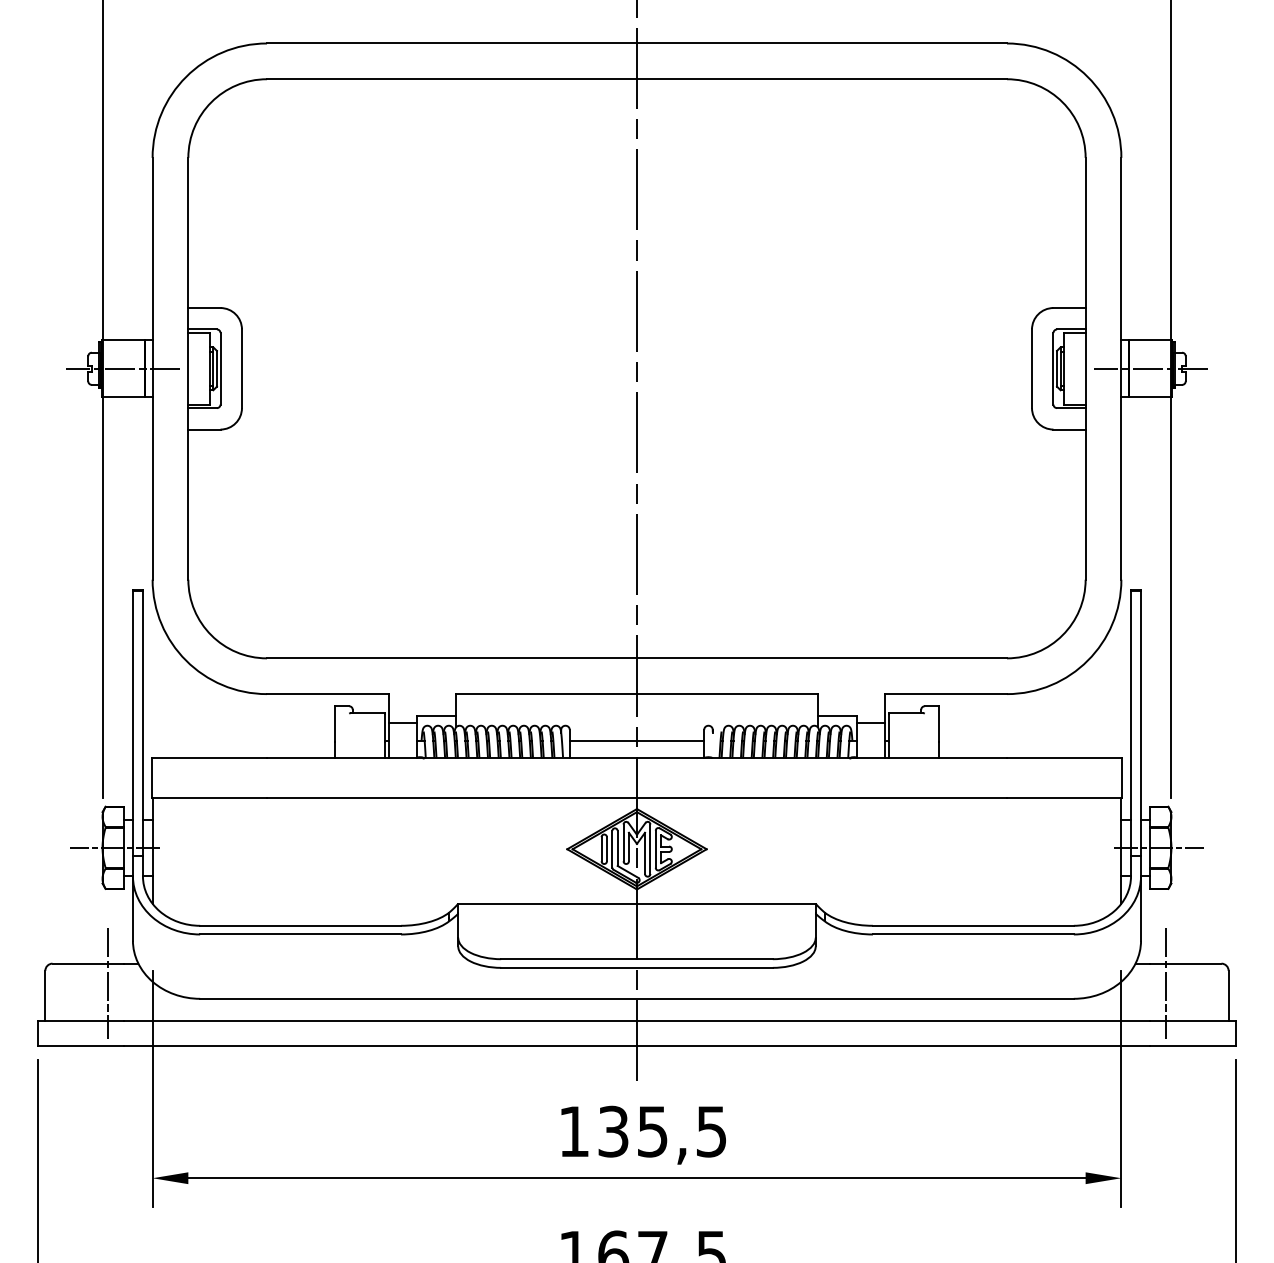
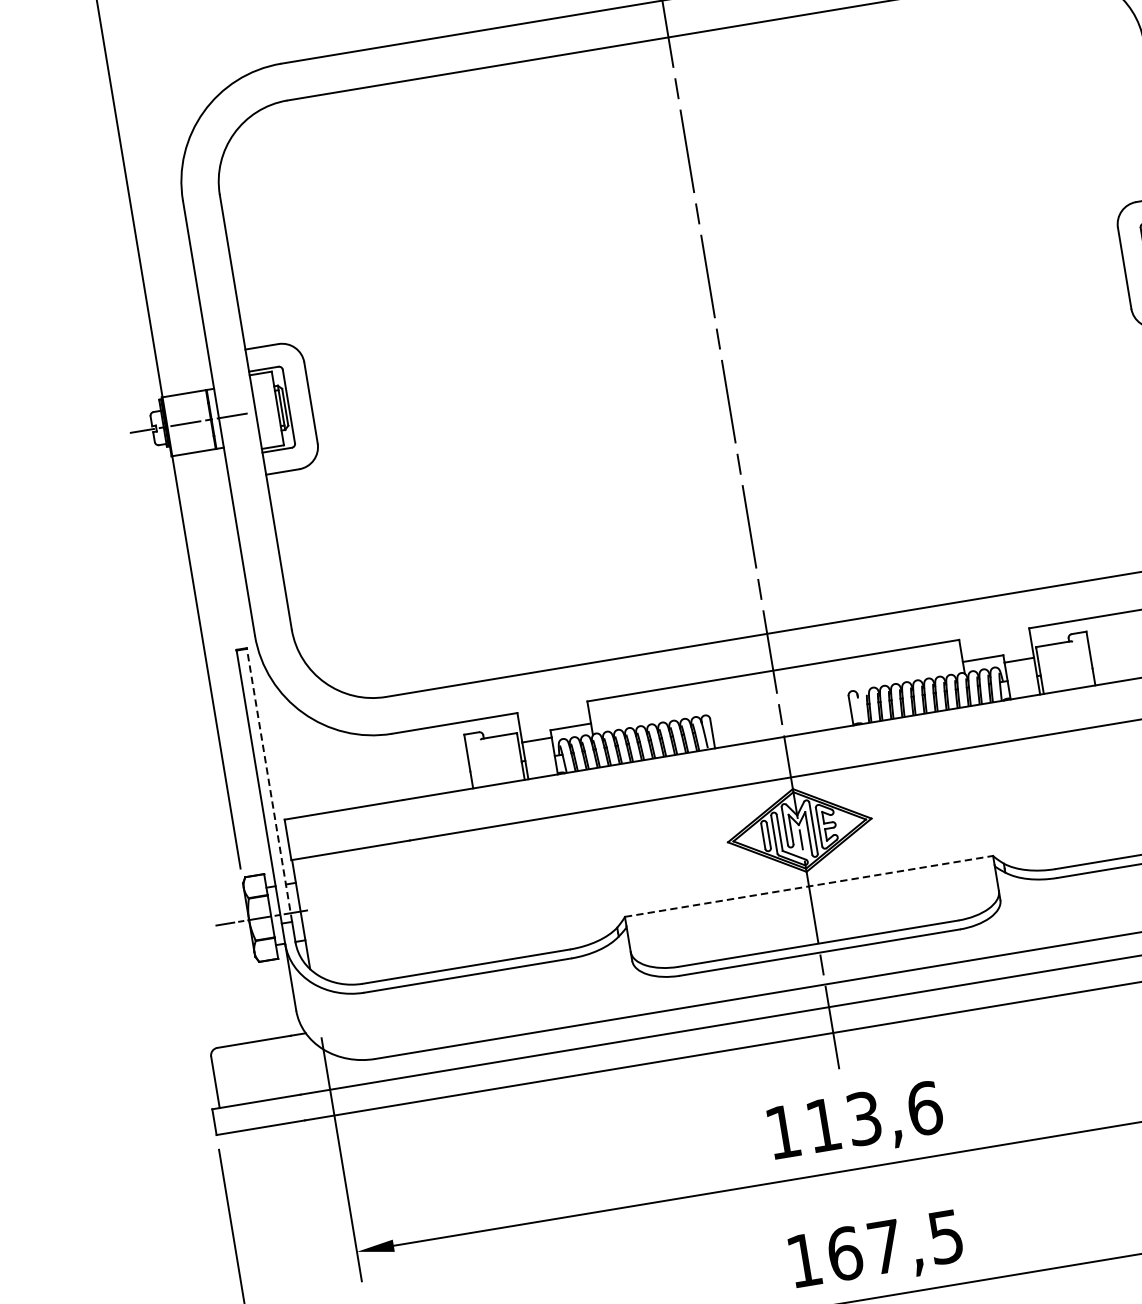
line: (142, 723) -> (269, 785), solid -> dashed
line: (636, 740) -> (780, 718), removed
line: (636, 903) -> (808, 886), solid -> dashed
line: (107, 982) -> (277, 1057), removed
text: (662, 1131) -> (874, 1116), 135,5 -> 113,6

